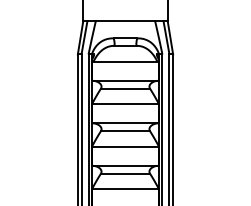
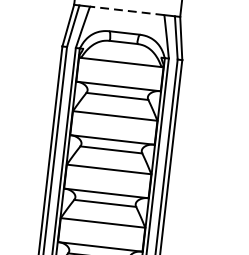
line: (125, 20) -> (127, 10), solid -> dashed

